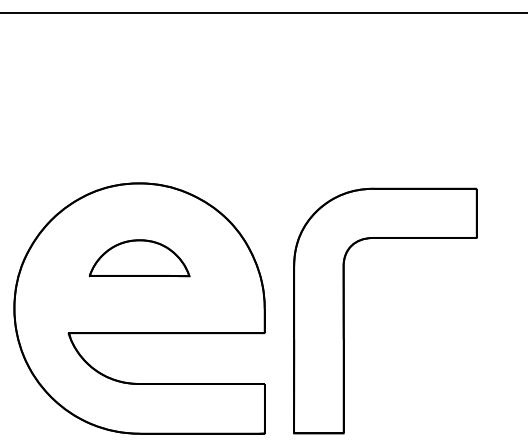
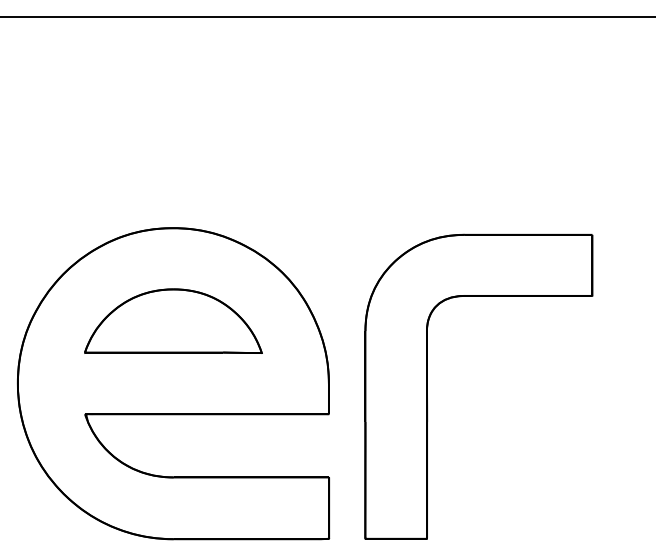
part: (139, 257) -> (173, 320), size x1.43

